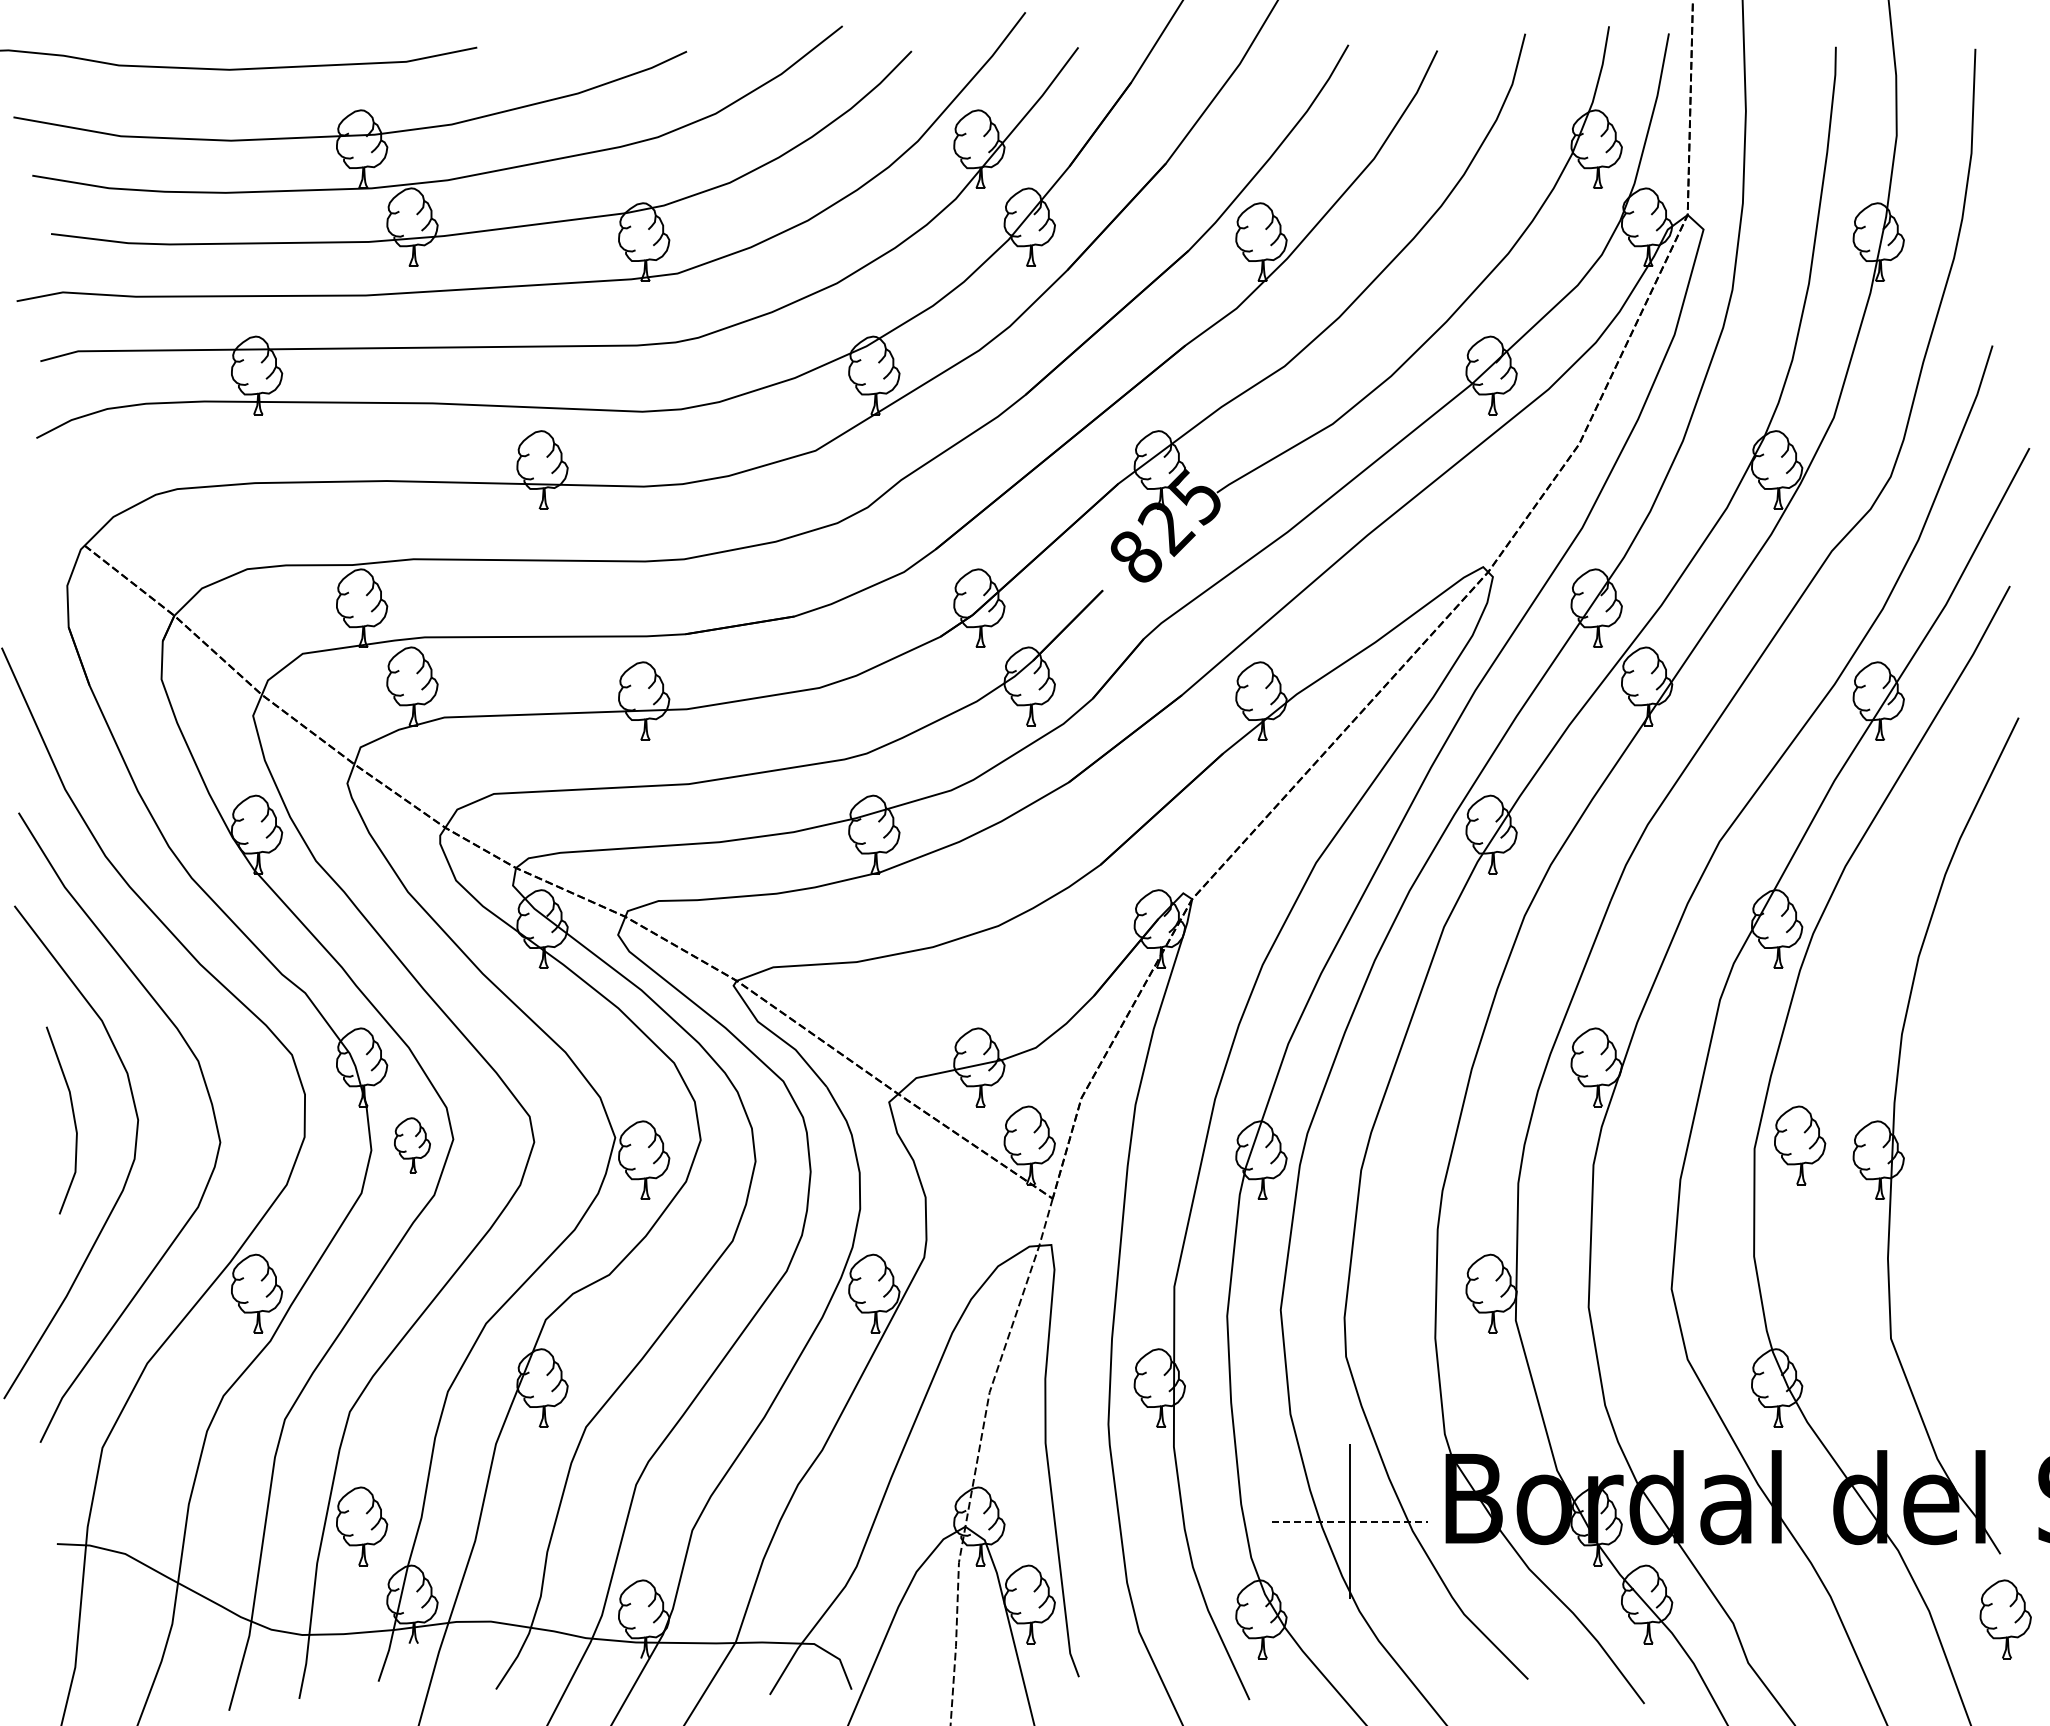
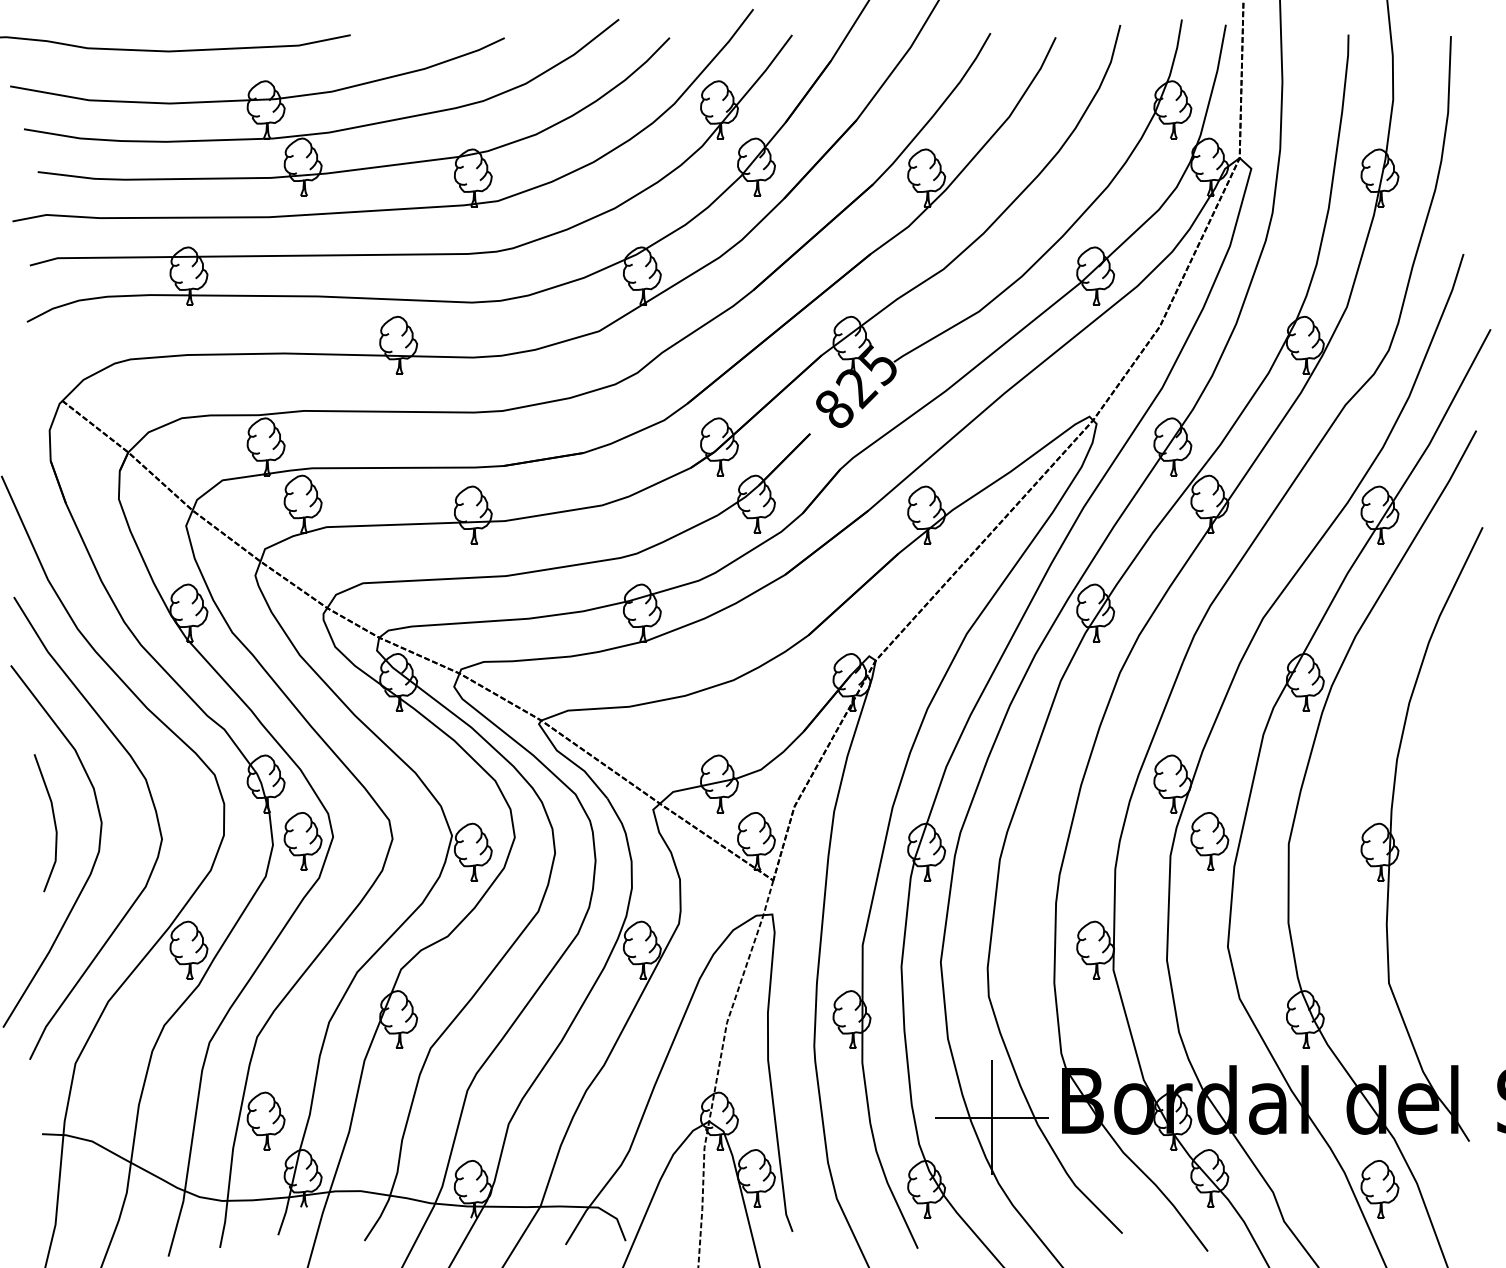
part: (412, 1145) -> (303, 841), size x1.43
part: (1800, 1145) -> (1210, 841), moved
line: (1350, 1521) -> (992, 1117), dashed -> solid
part: (2005, 1619) -> (1379, 1189), moved

